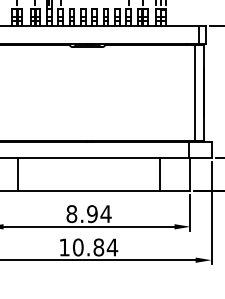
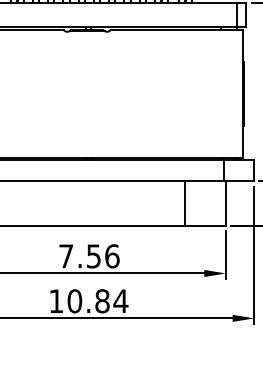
line: (194, 92) -> (231, 92), removed
text: (88, 214) -> (88, 256), 8.94 -> 7.56

